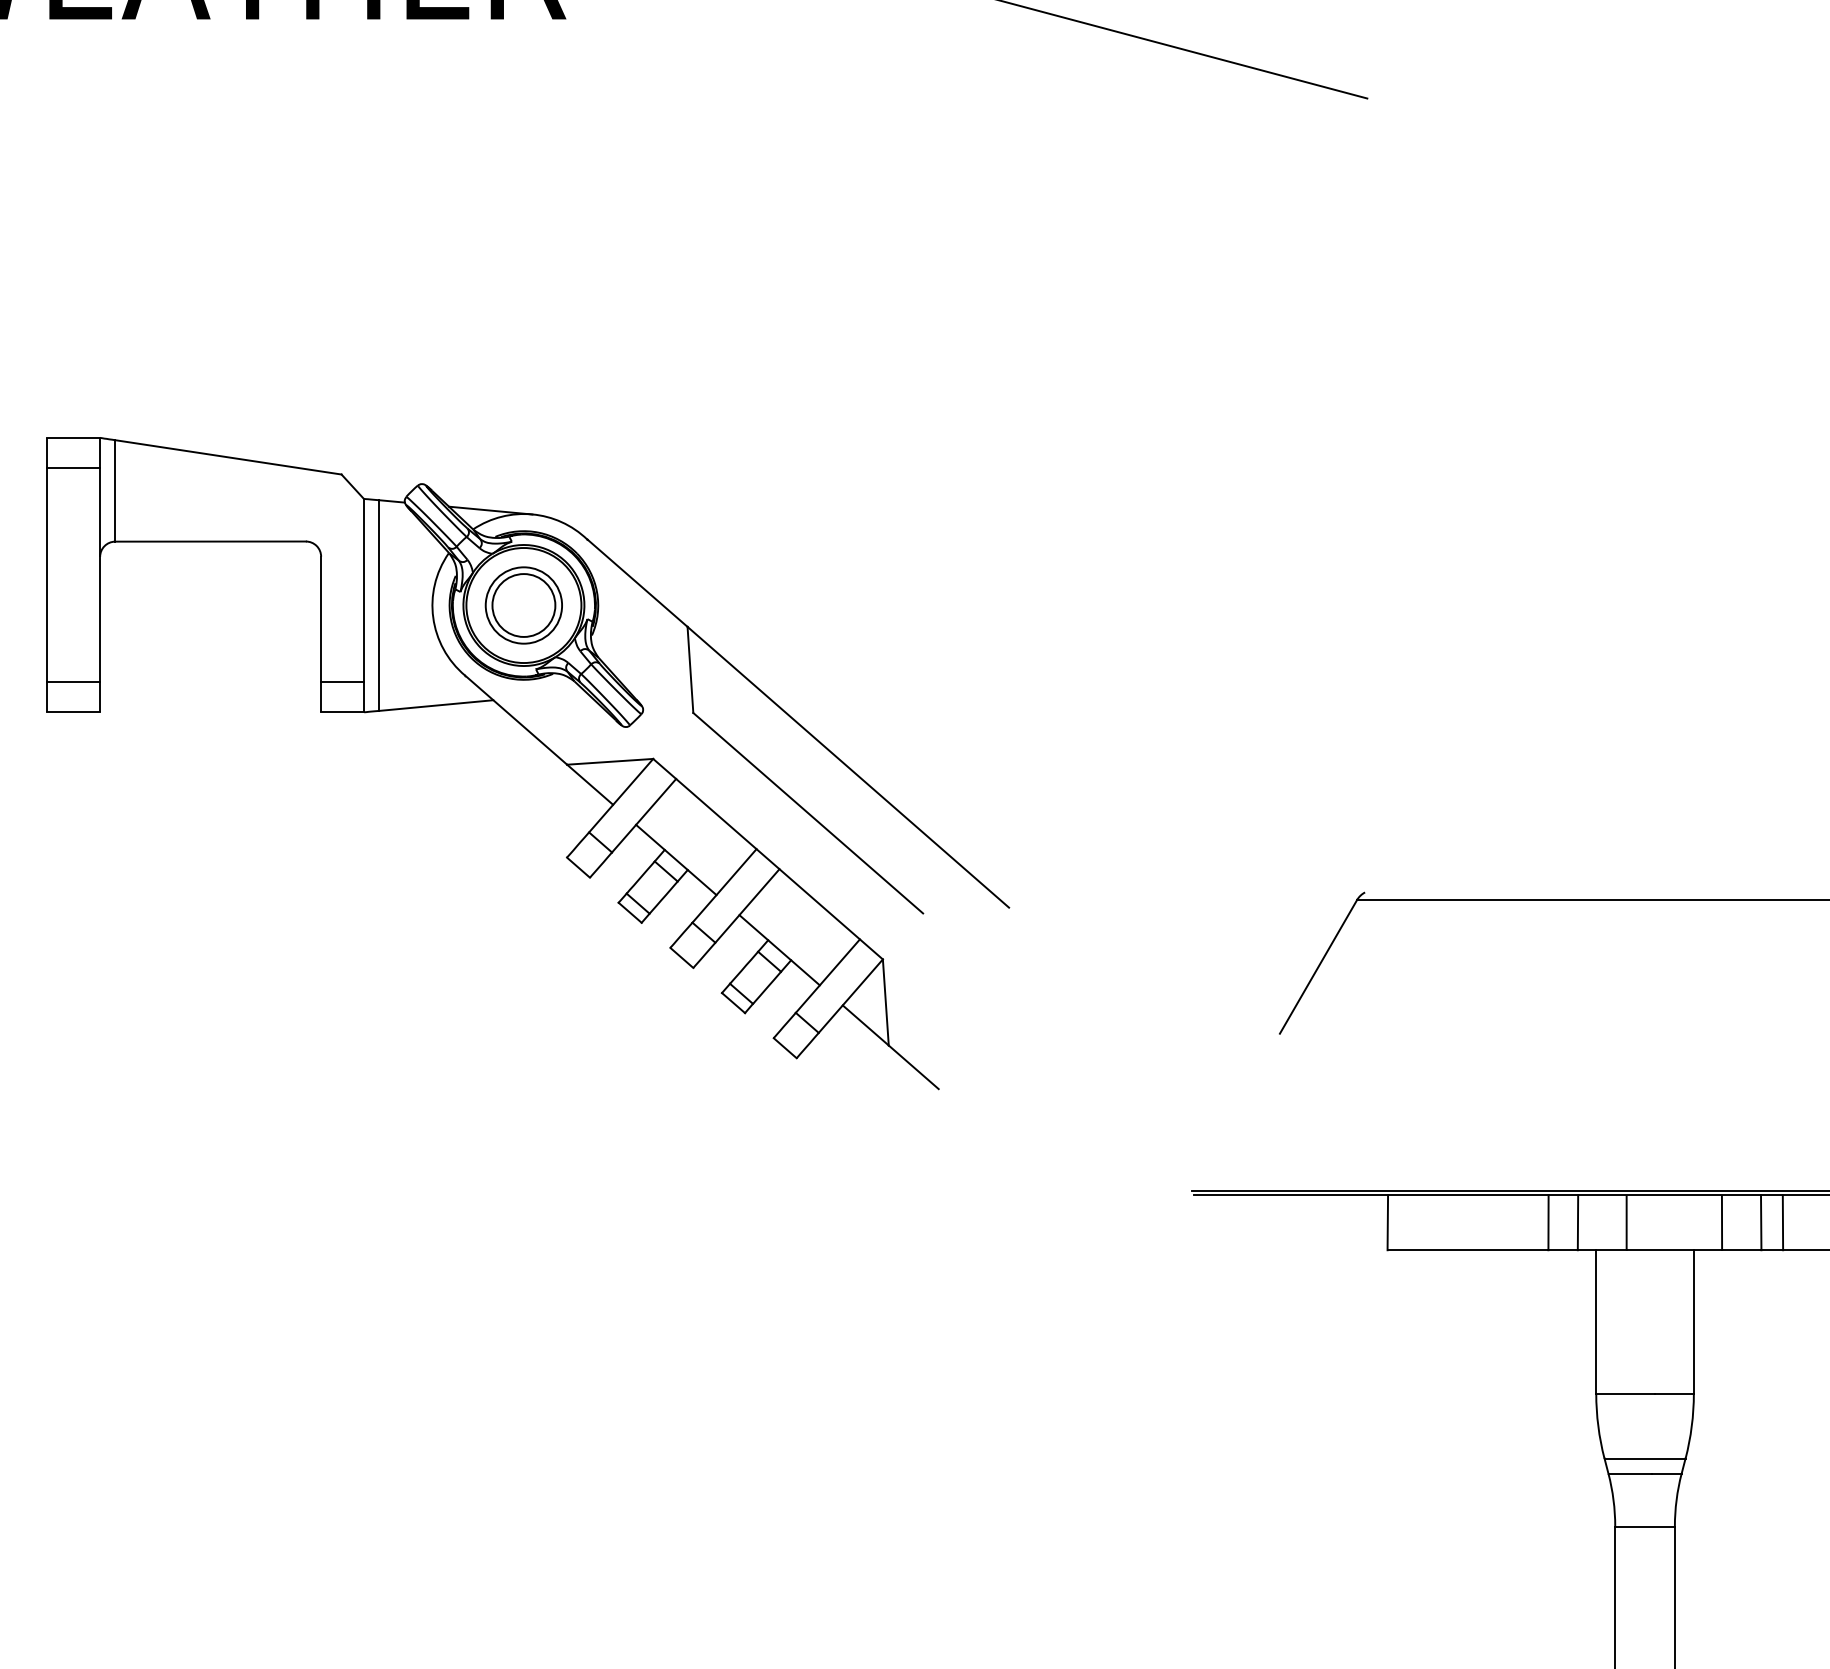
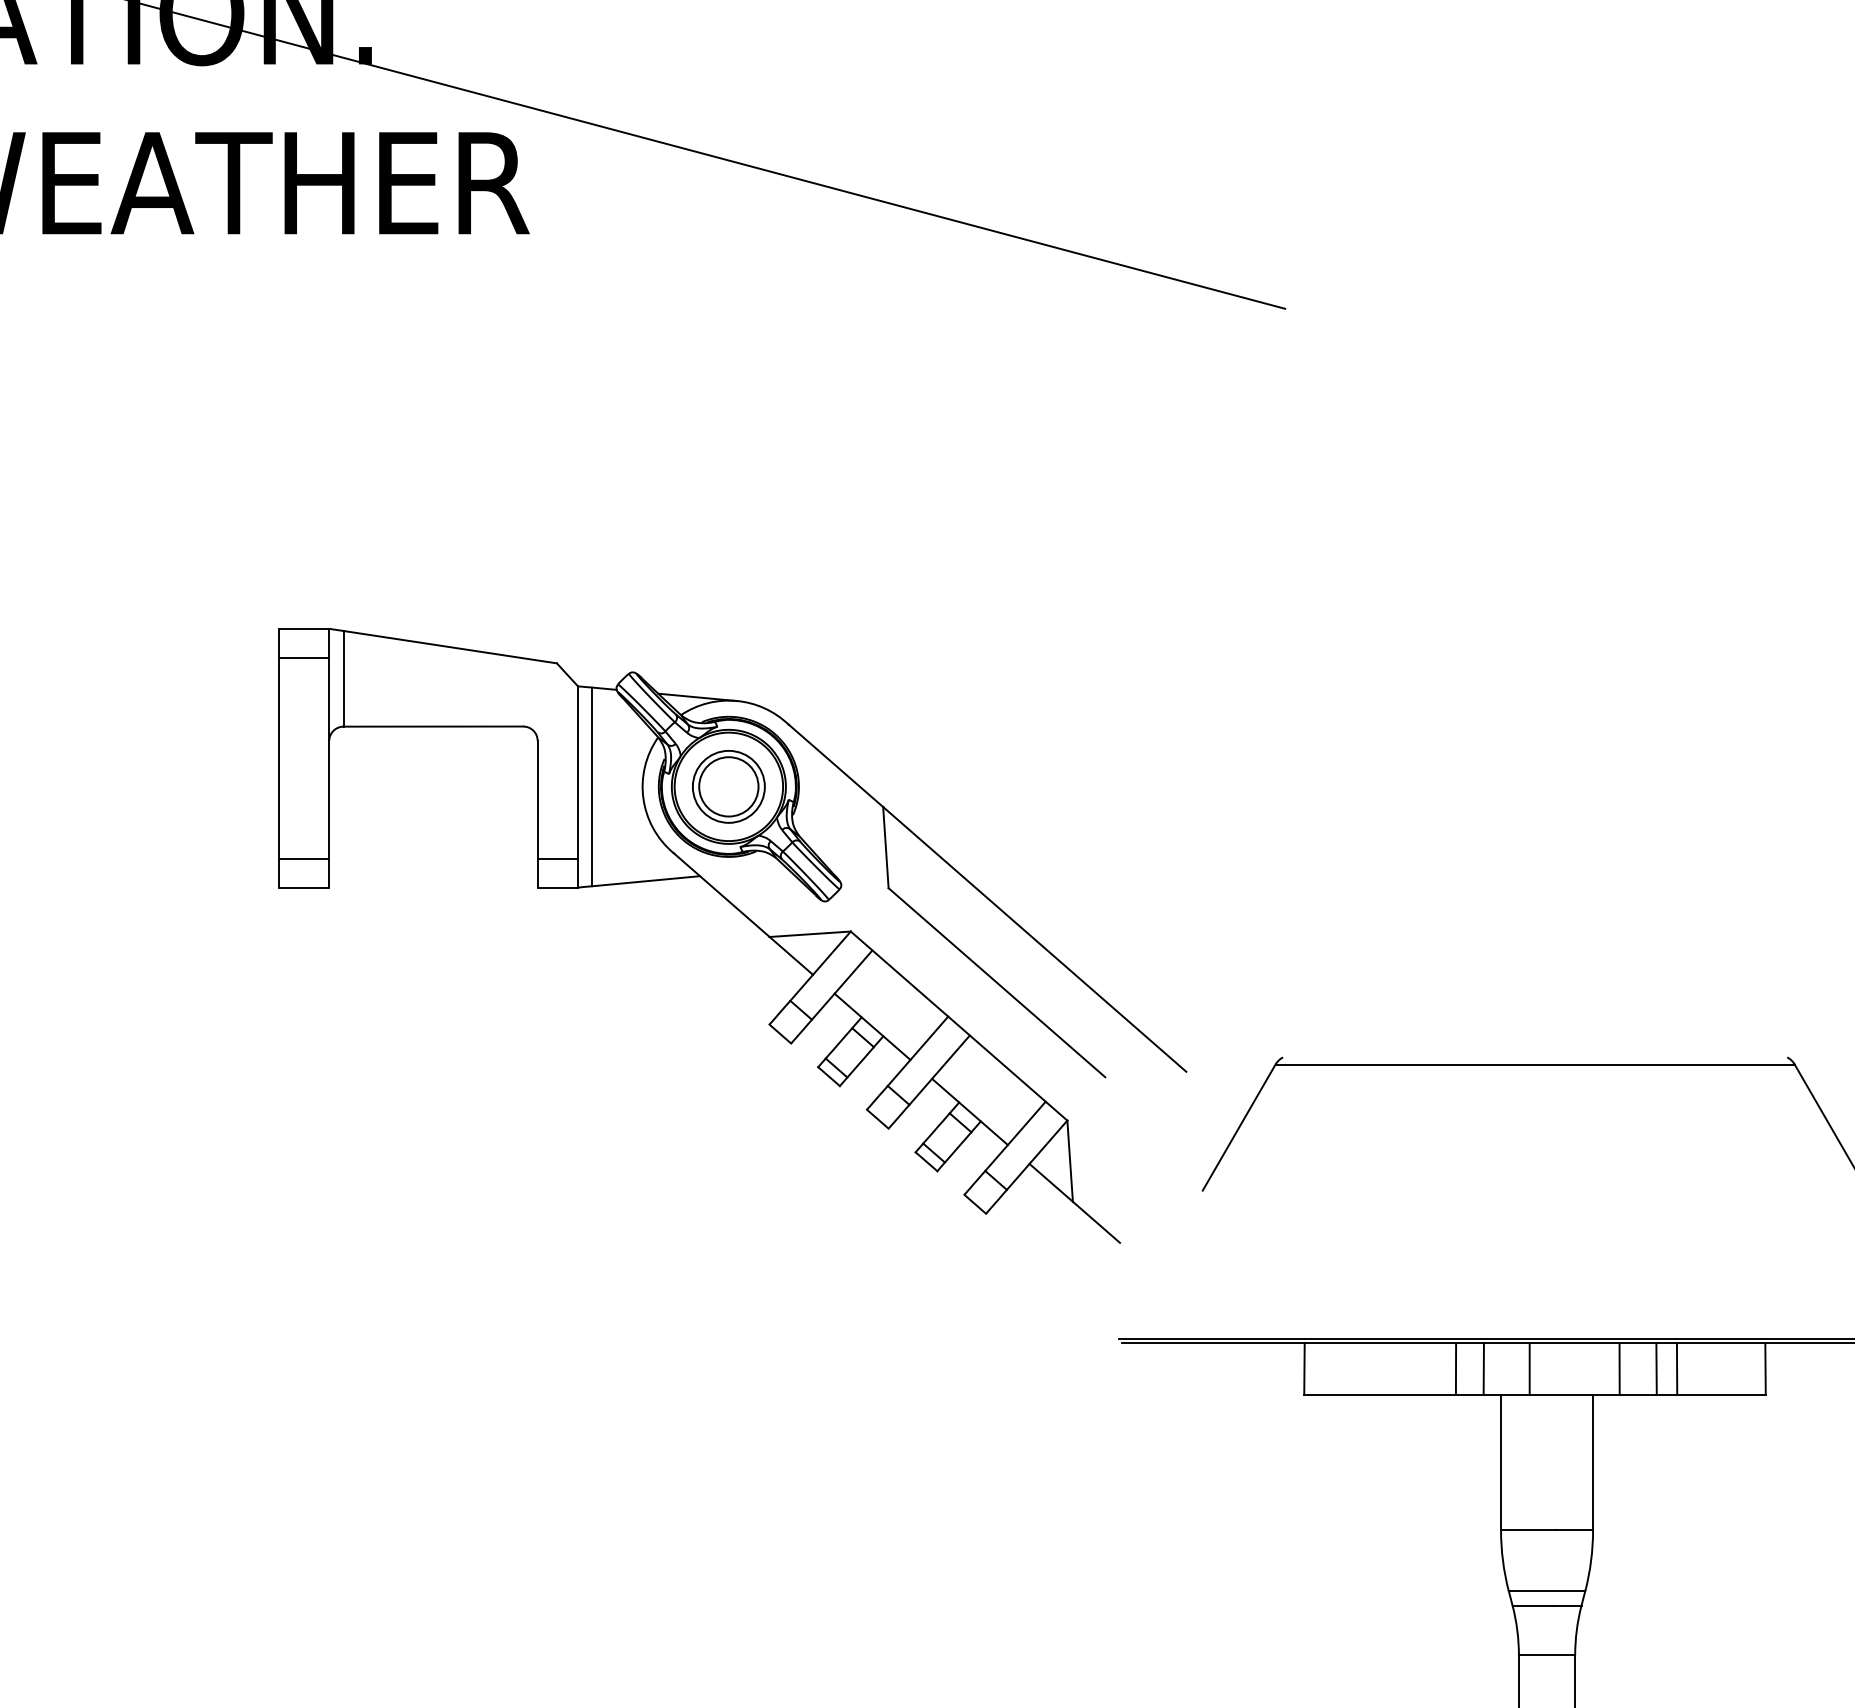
part: (542, 745) -> (746, 918), moved

